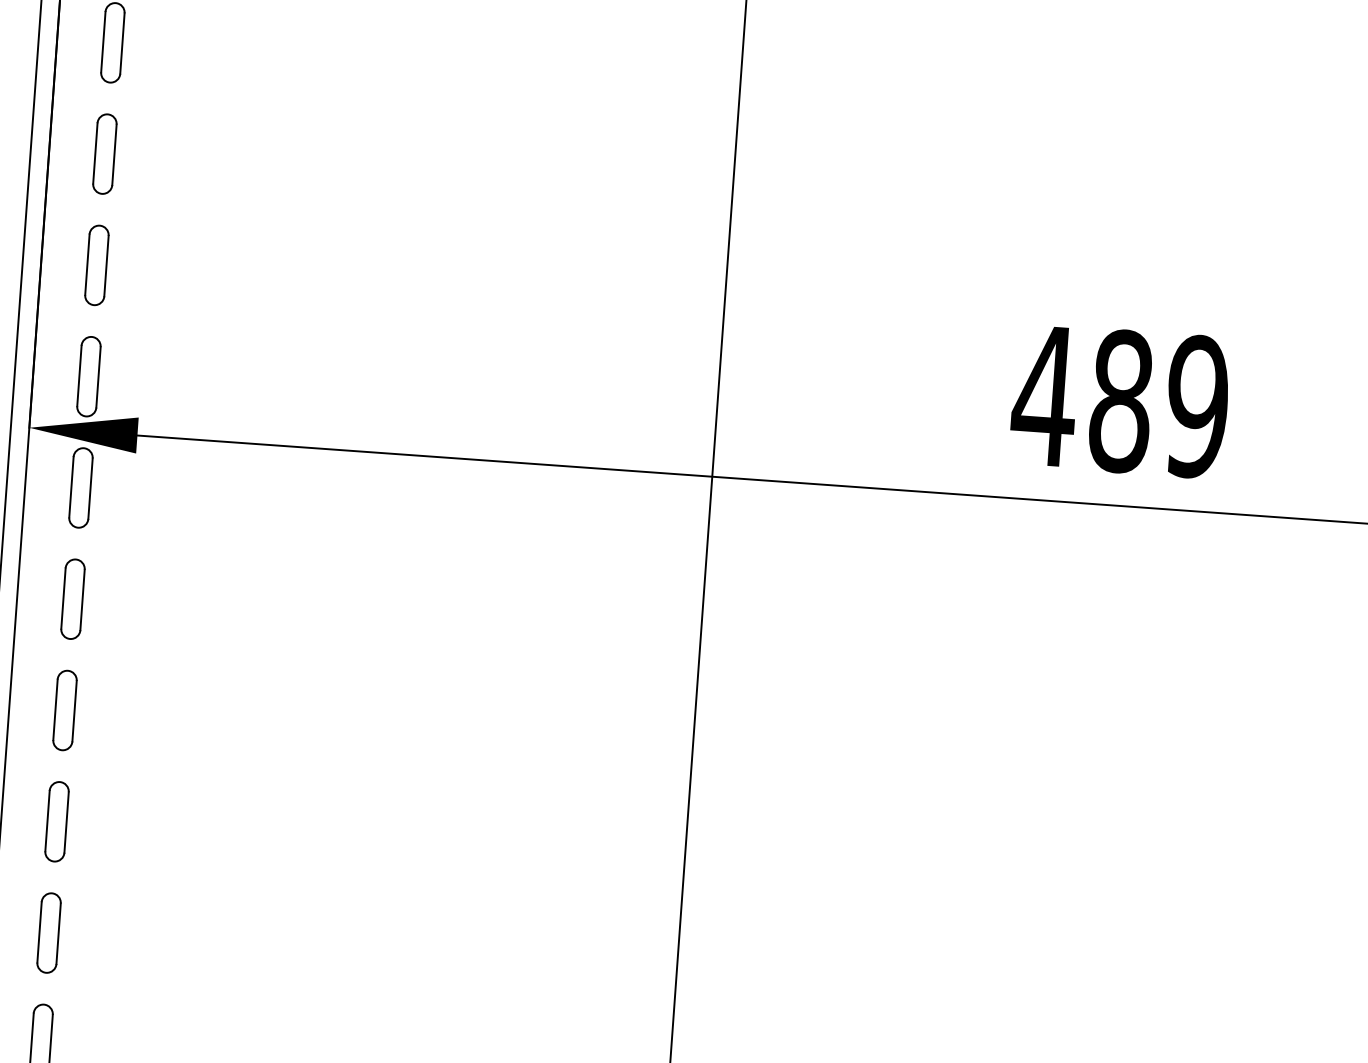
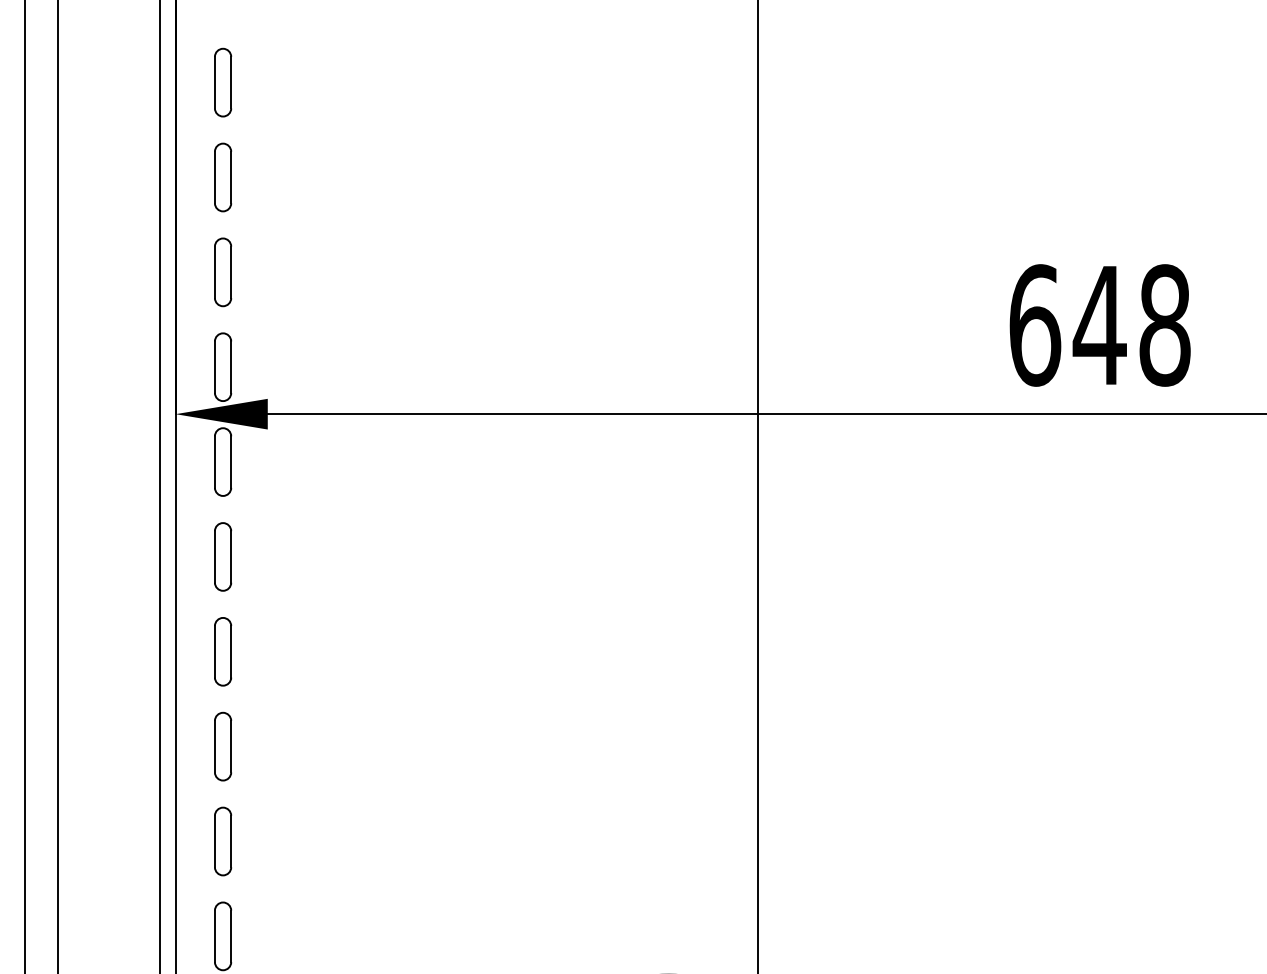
text: (1119, 401) -> (1098, 325), 489 -> 648

